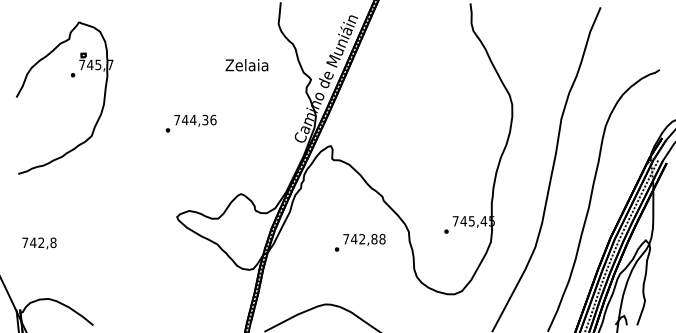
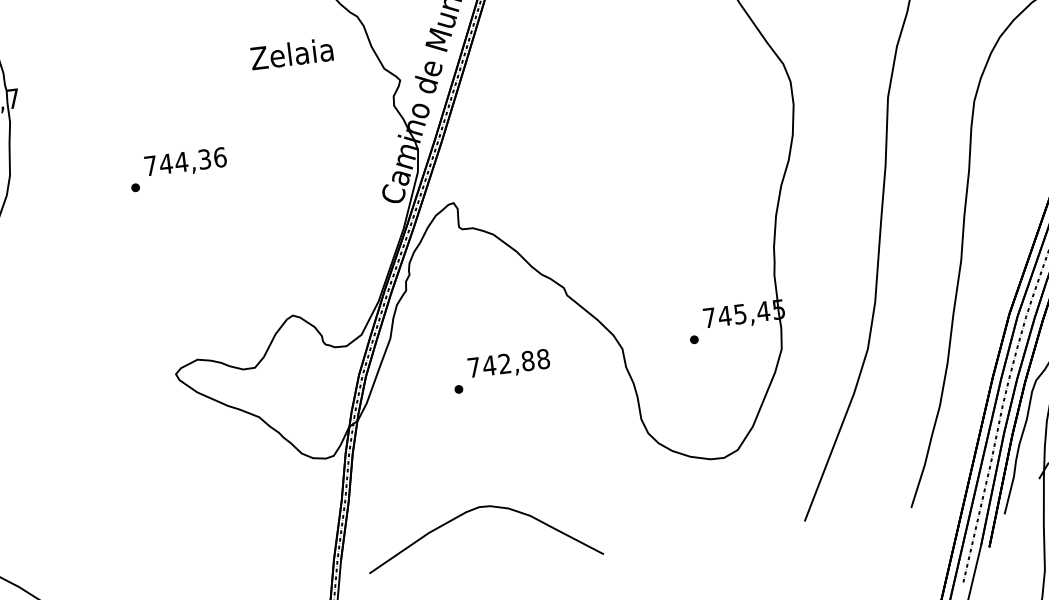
text: (246, 65) -> (291, 54), moved
text: (190, 123) -> (177, 169), moved
text: (359, 242) -> (500, 370), moved

